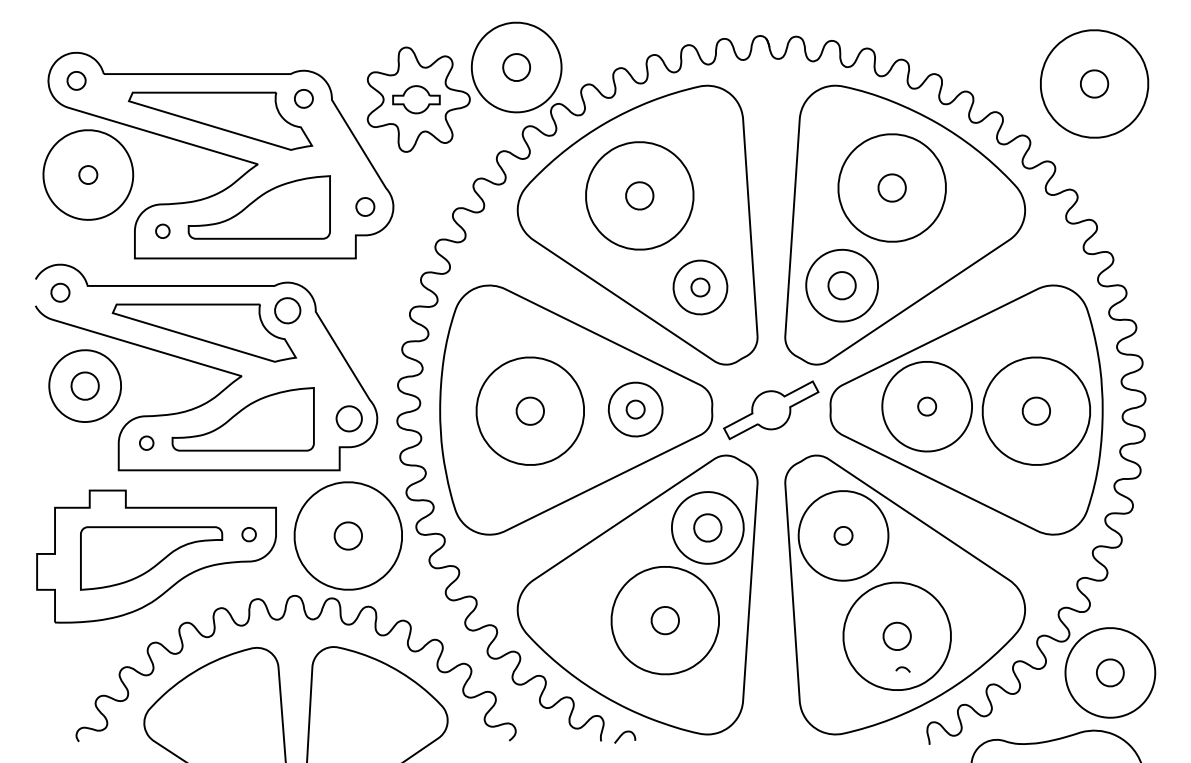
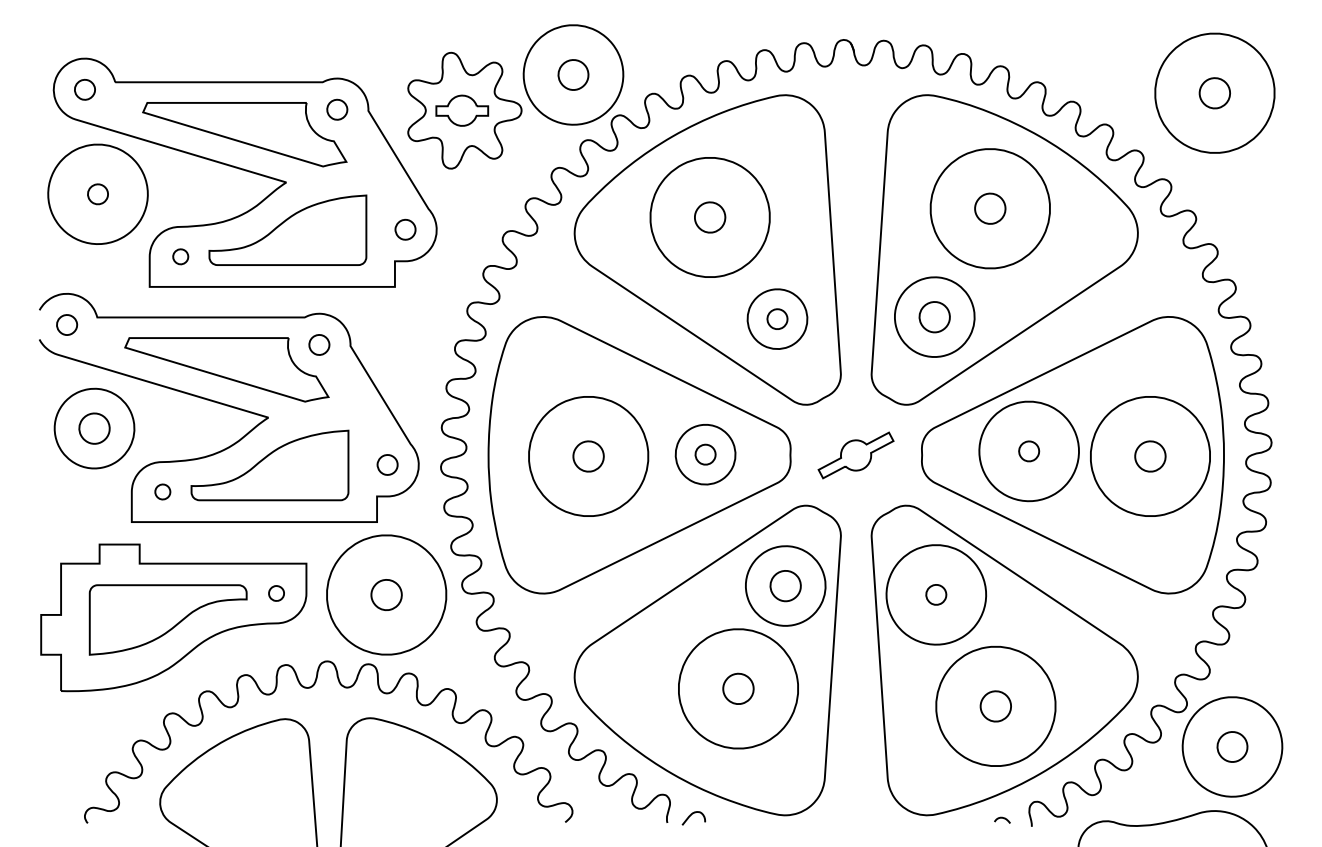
part: (287, 310) -> (319, 344), size x0.71
part: (770, 410) -> (855, 455), size x0.71
part: (349, 418) -> (387, 464), size x0.71
curve: (903, 667) -> (1002, 818), moved

